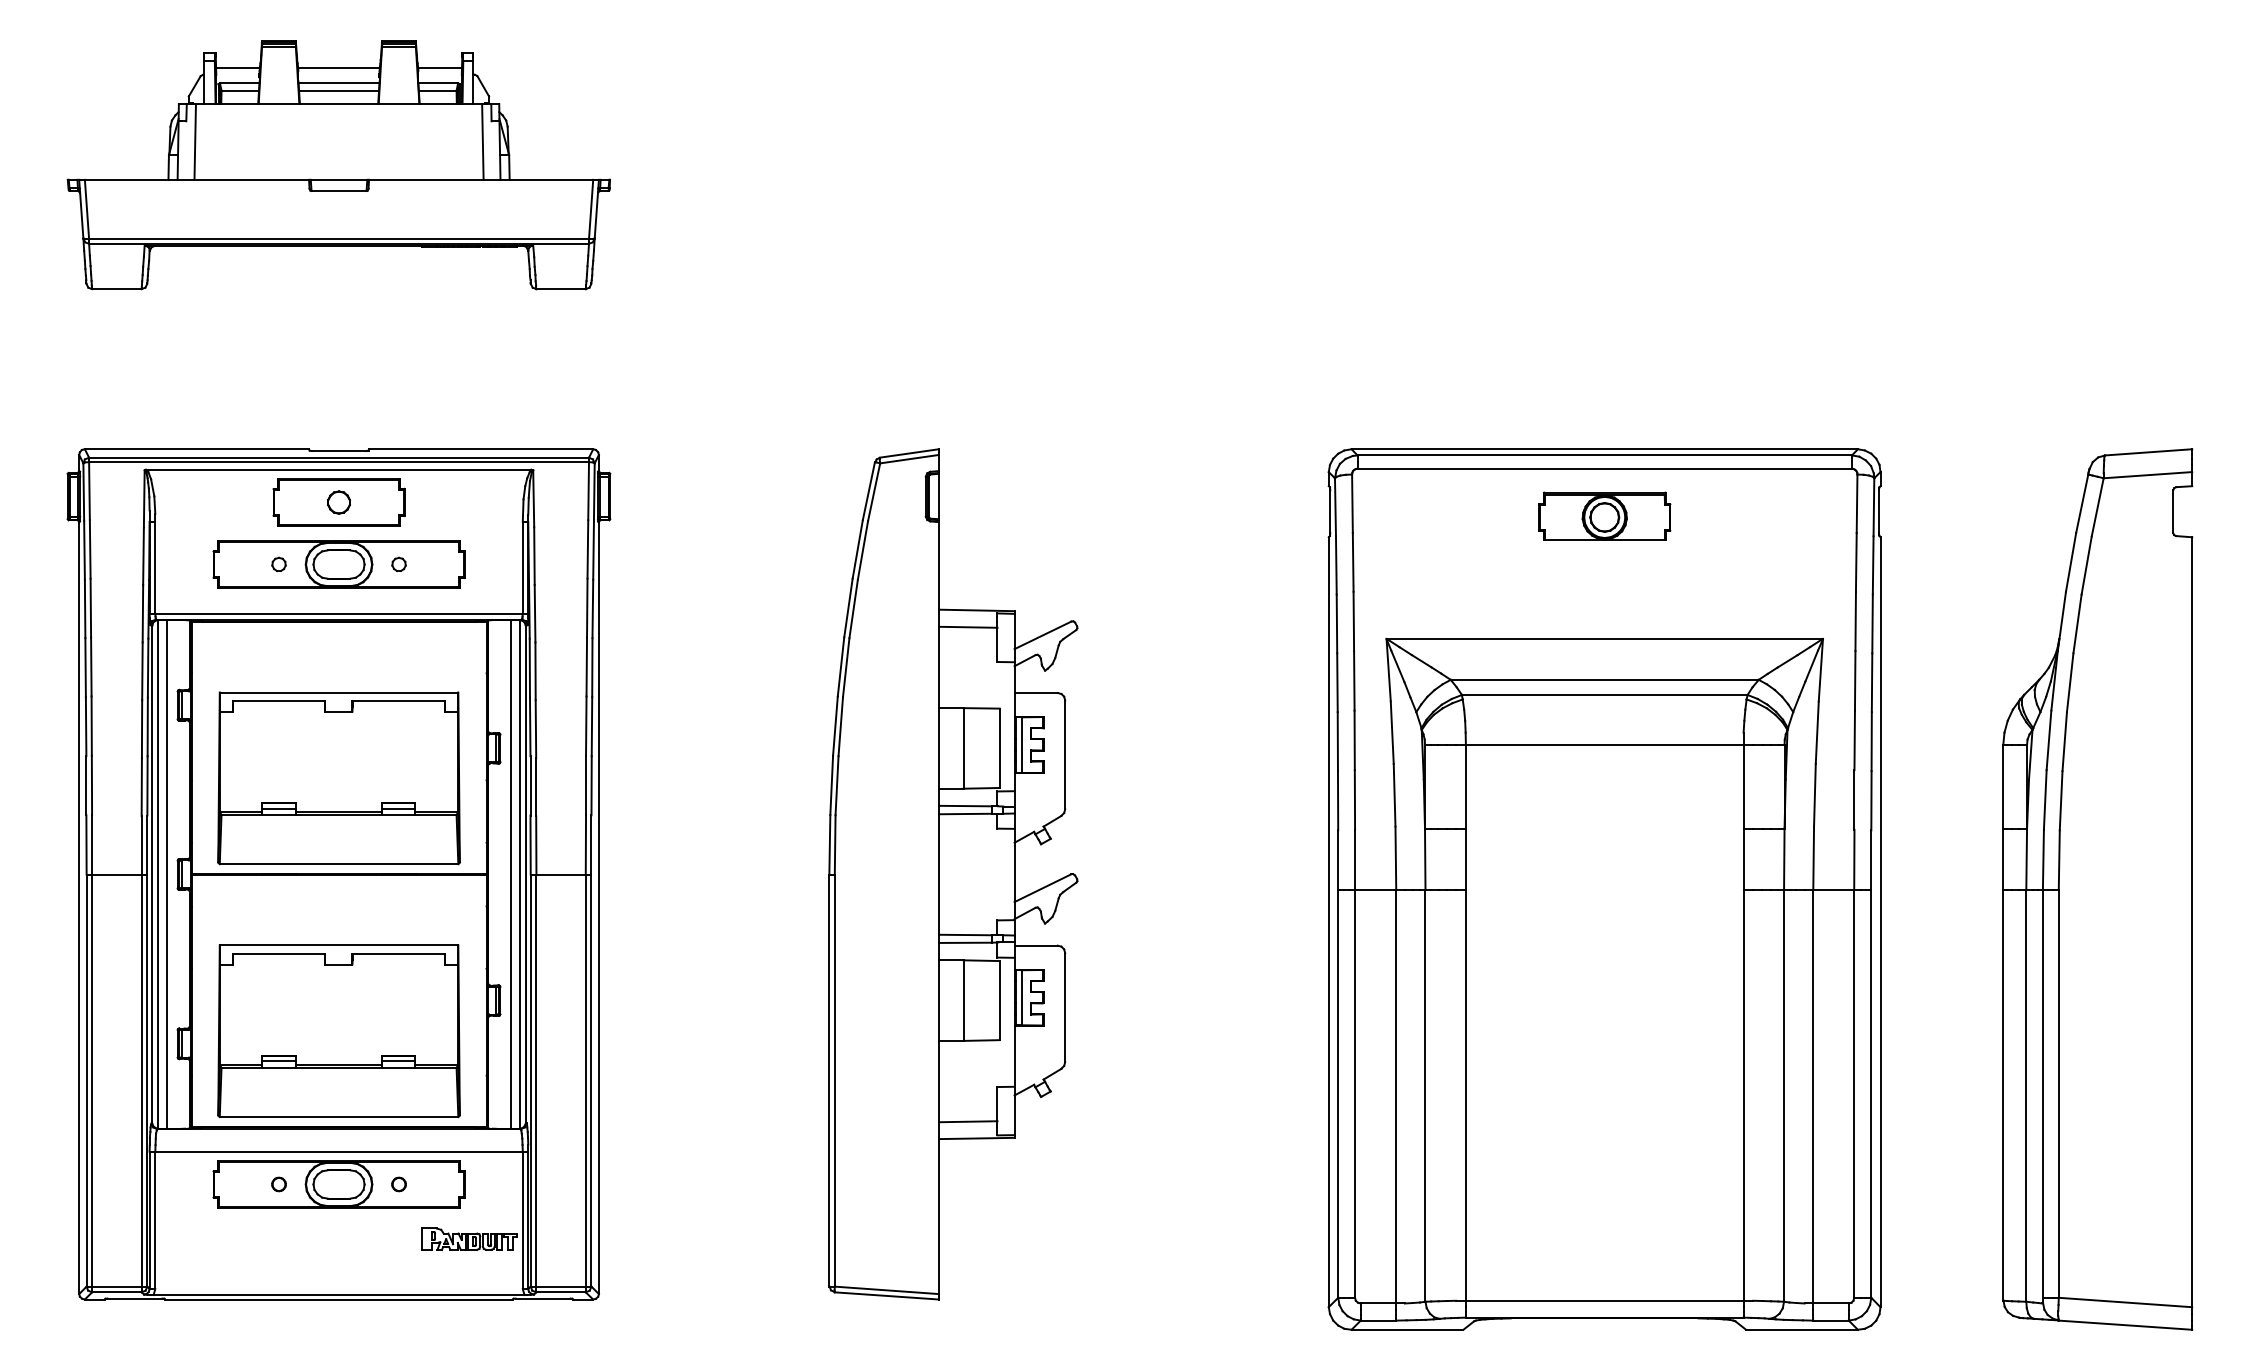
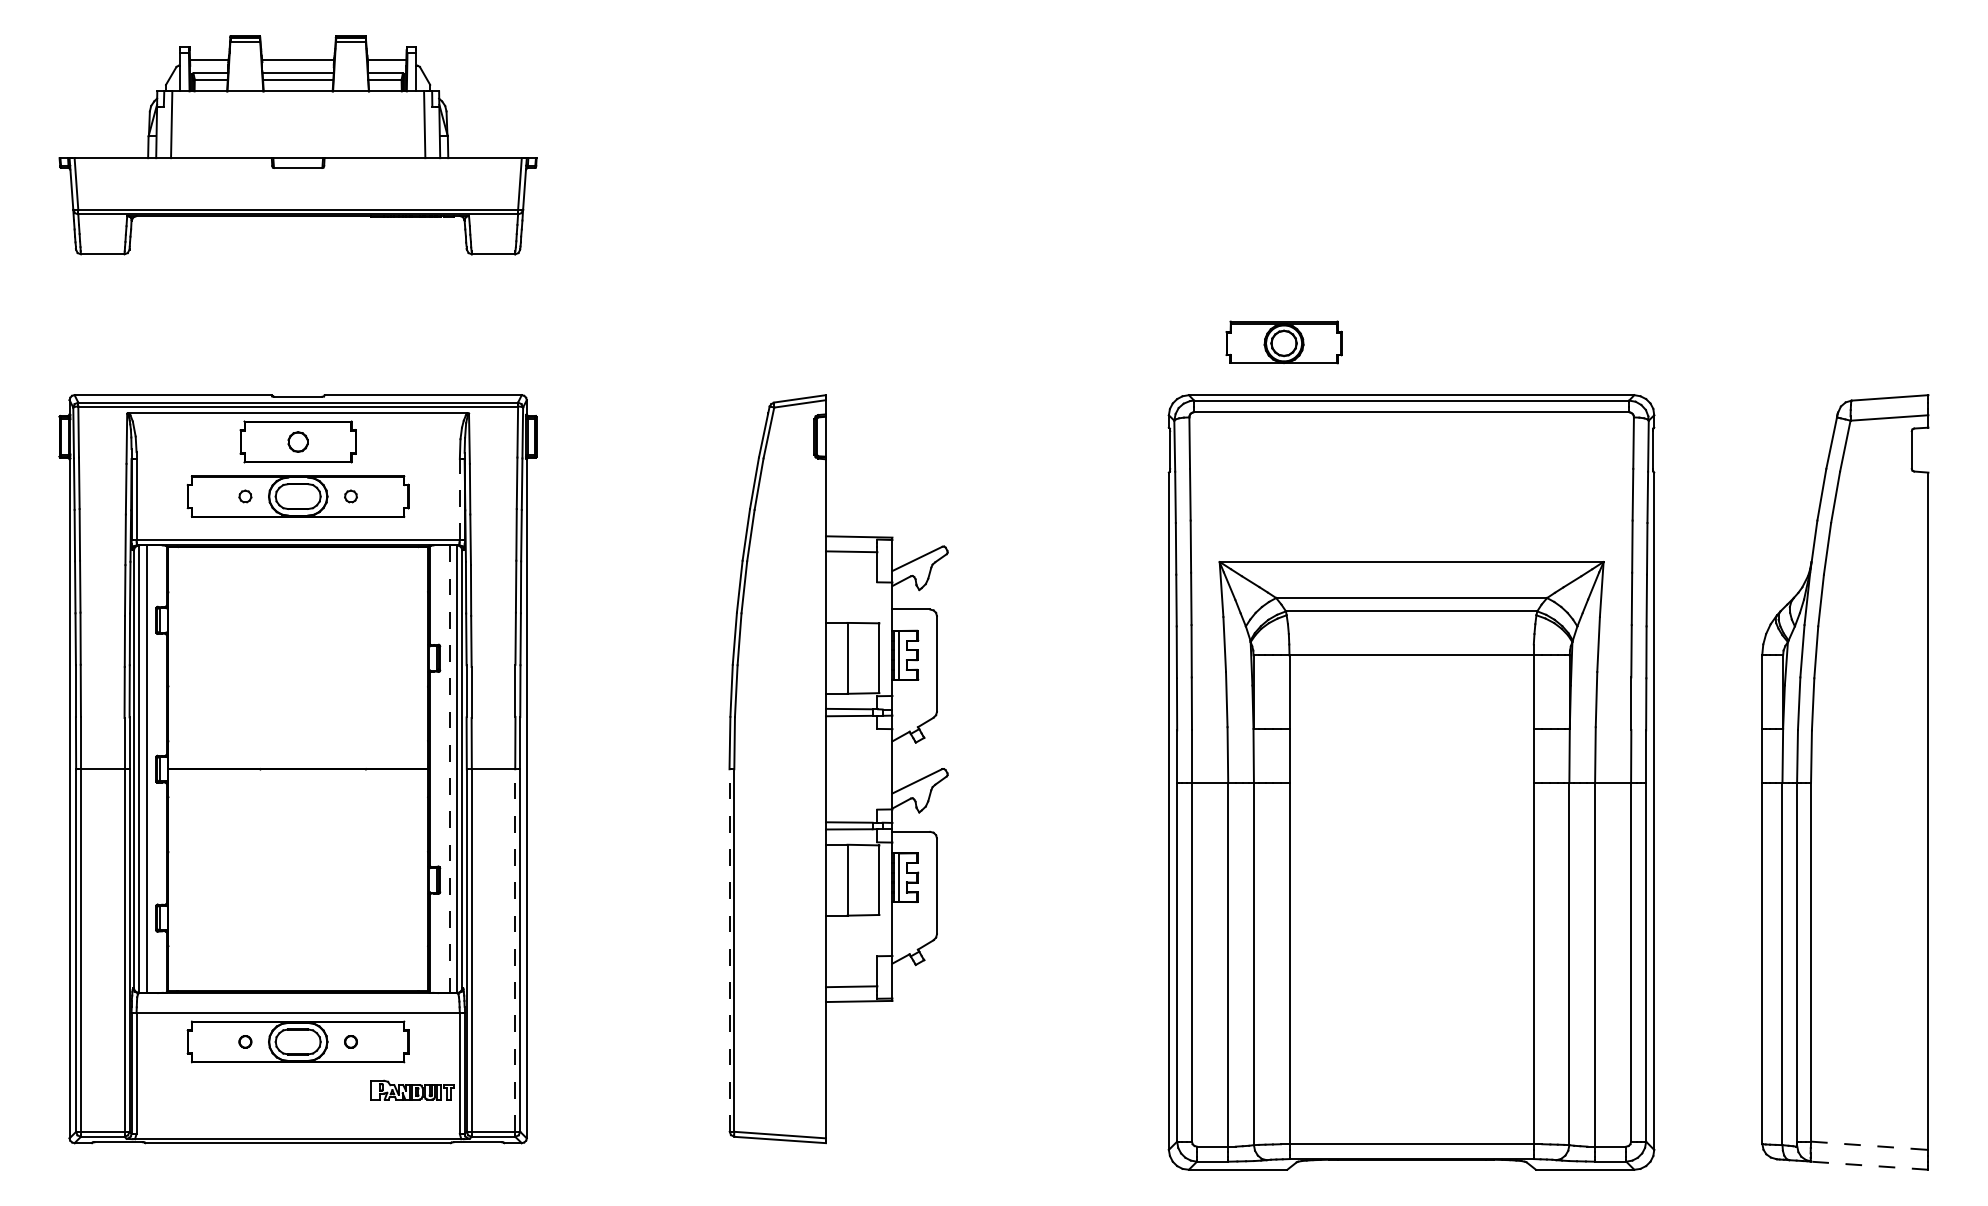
part: (1604, 515) -> (1283, 341), moved
line: (522, 567) -> (459, 499), solid -> dashed
part: (338, 778) -> (297, 684), removed
line: (511, 875) -> (449, 770), solid -> dashed
part: (338, 1031) -> (297, 907), removed
line: (585, 1080) -> (515, 950), solid -> dashed
line: (829, 1080) -> (729, 950), solid -> dashed
line: (2125, 1302) -> (1869, 1145), solid -> dashed
line: (2125, 1325) -> (1869, 1166), solid -> dashed

